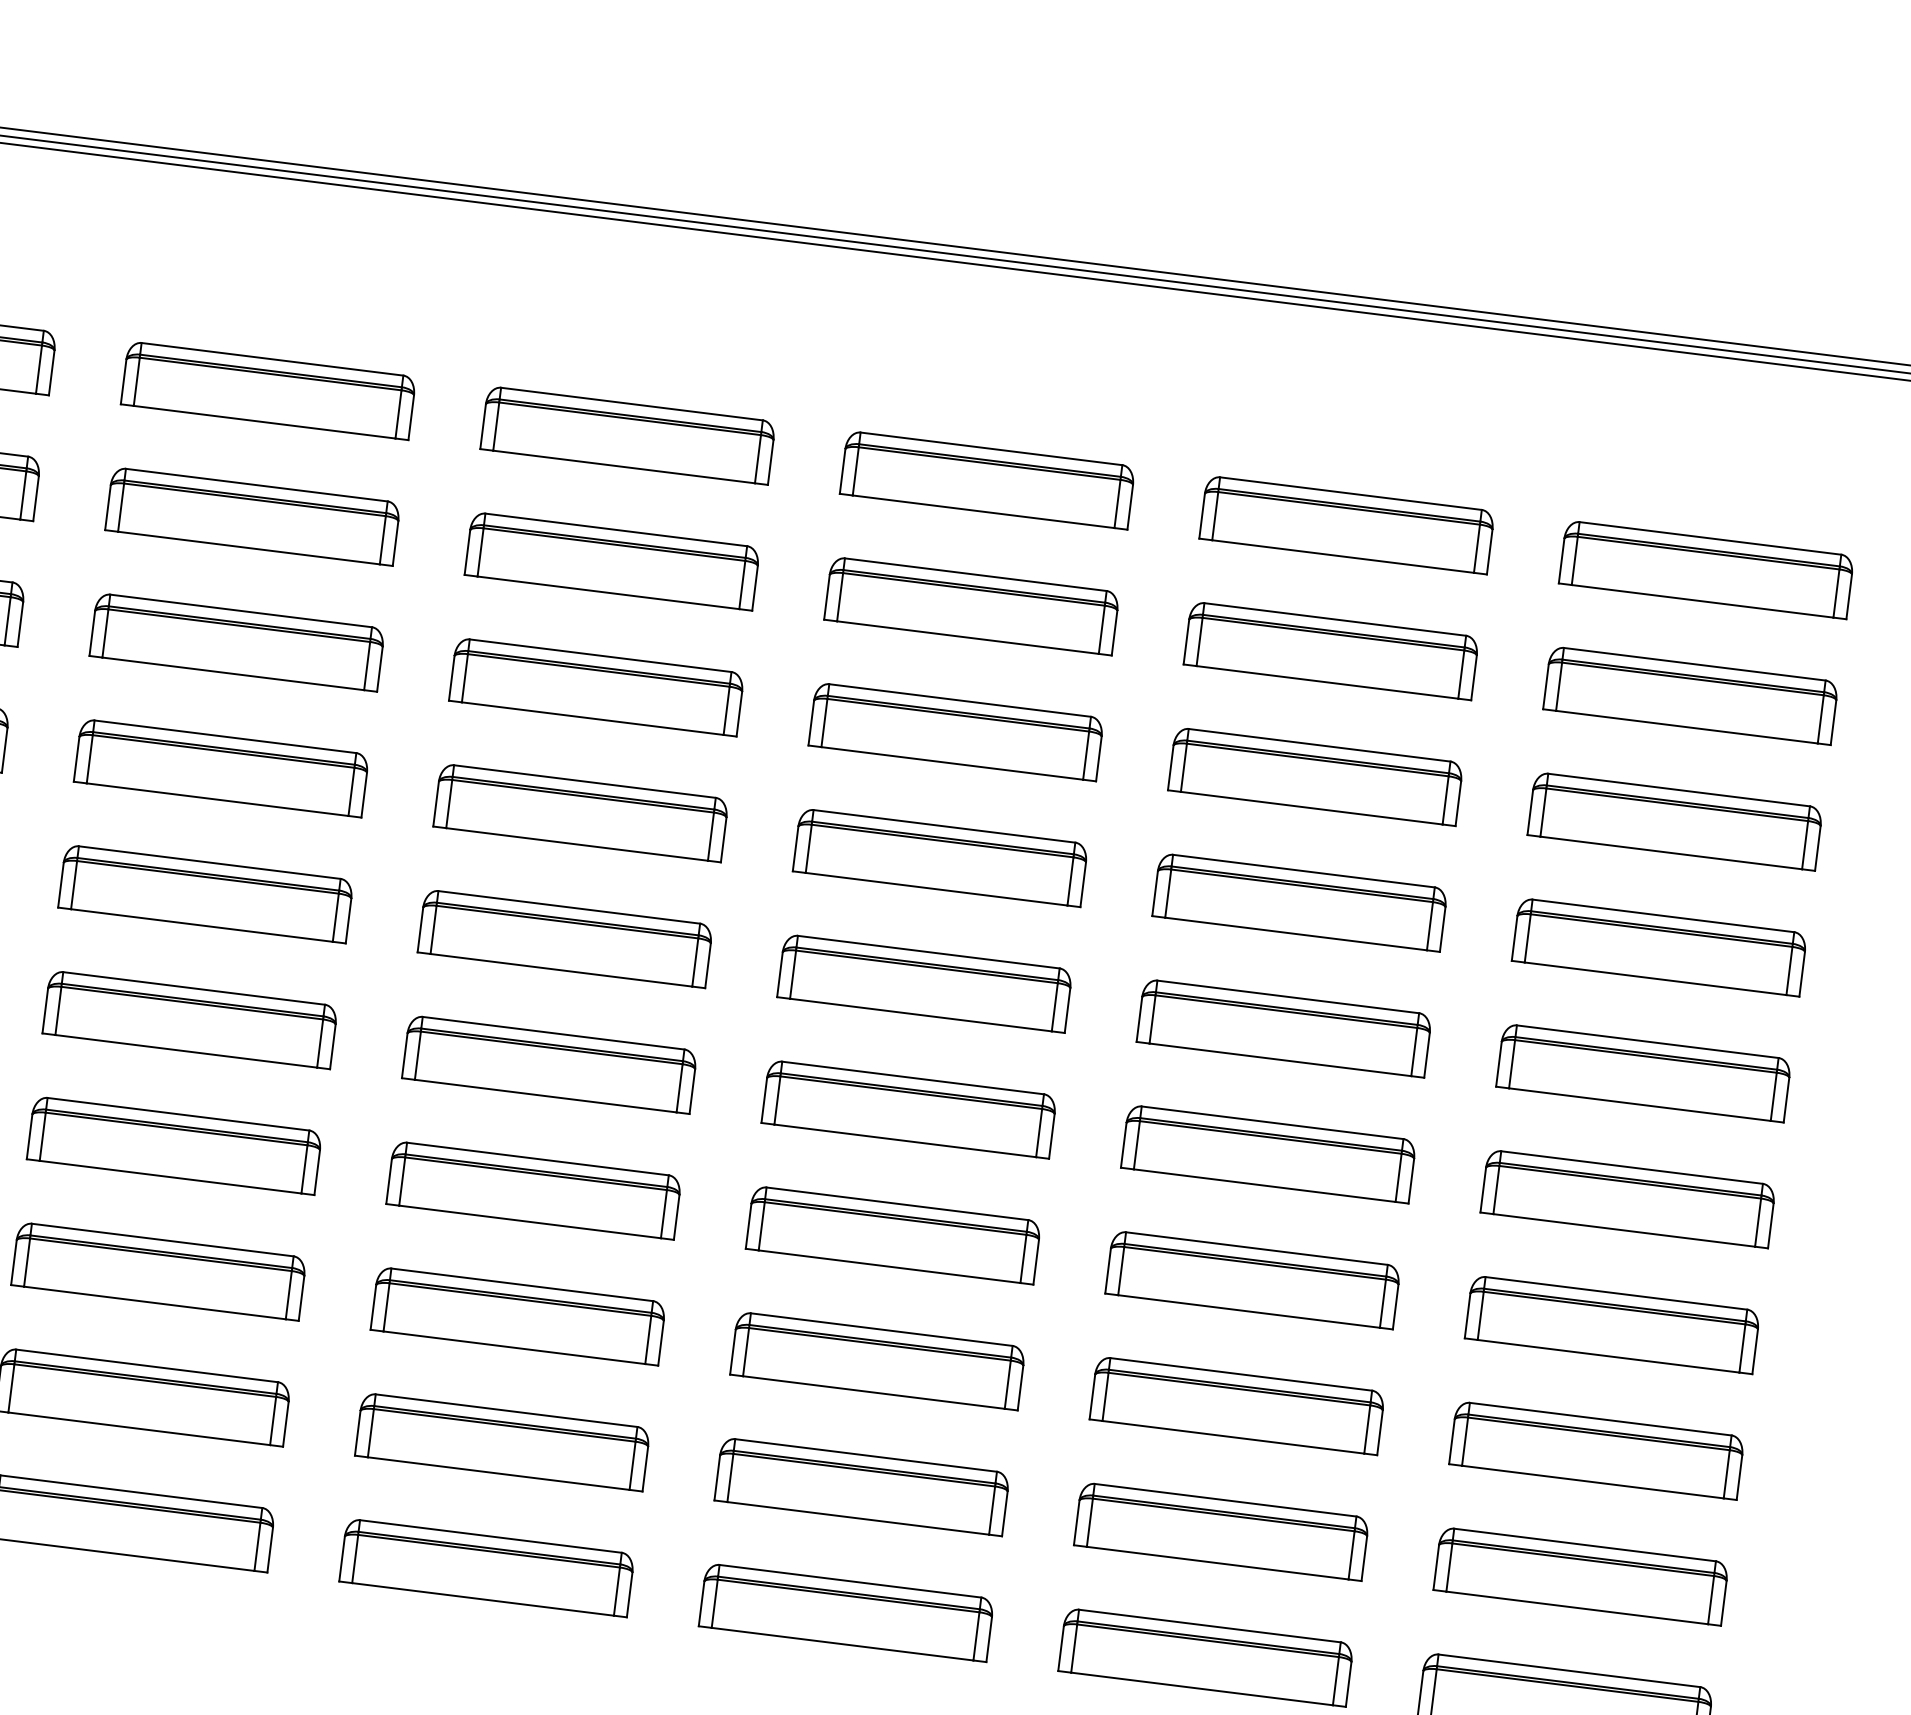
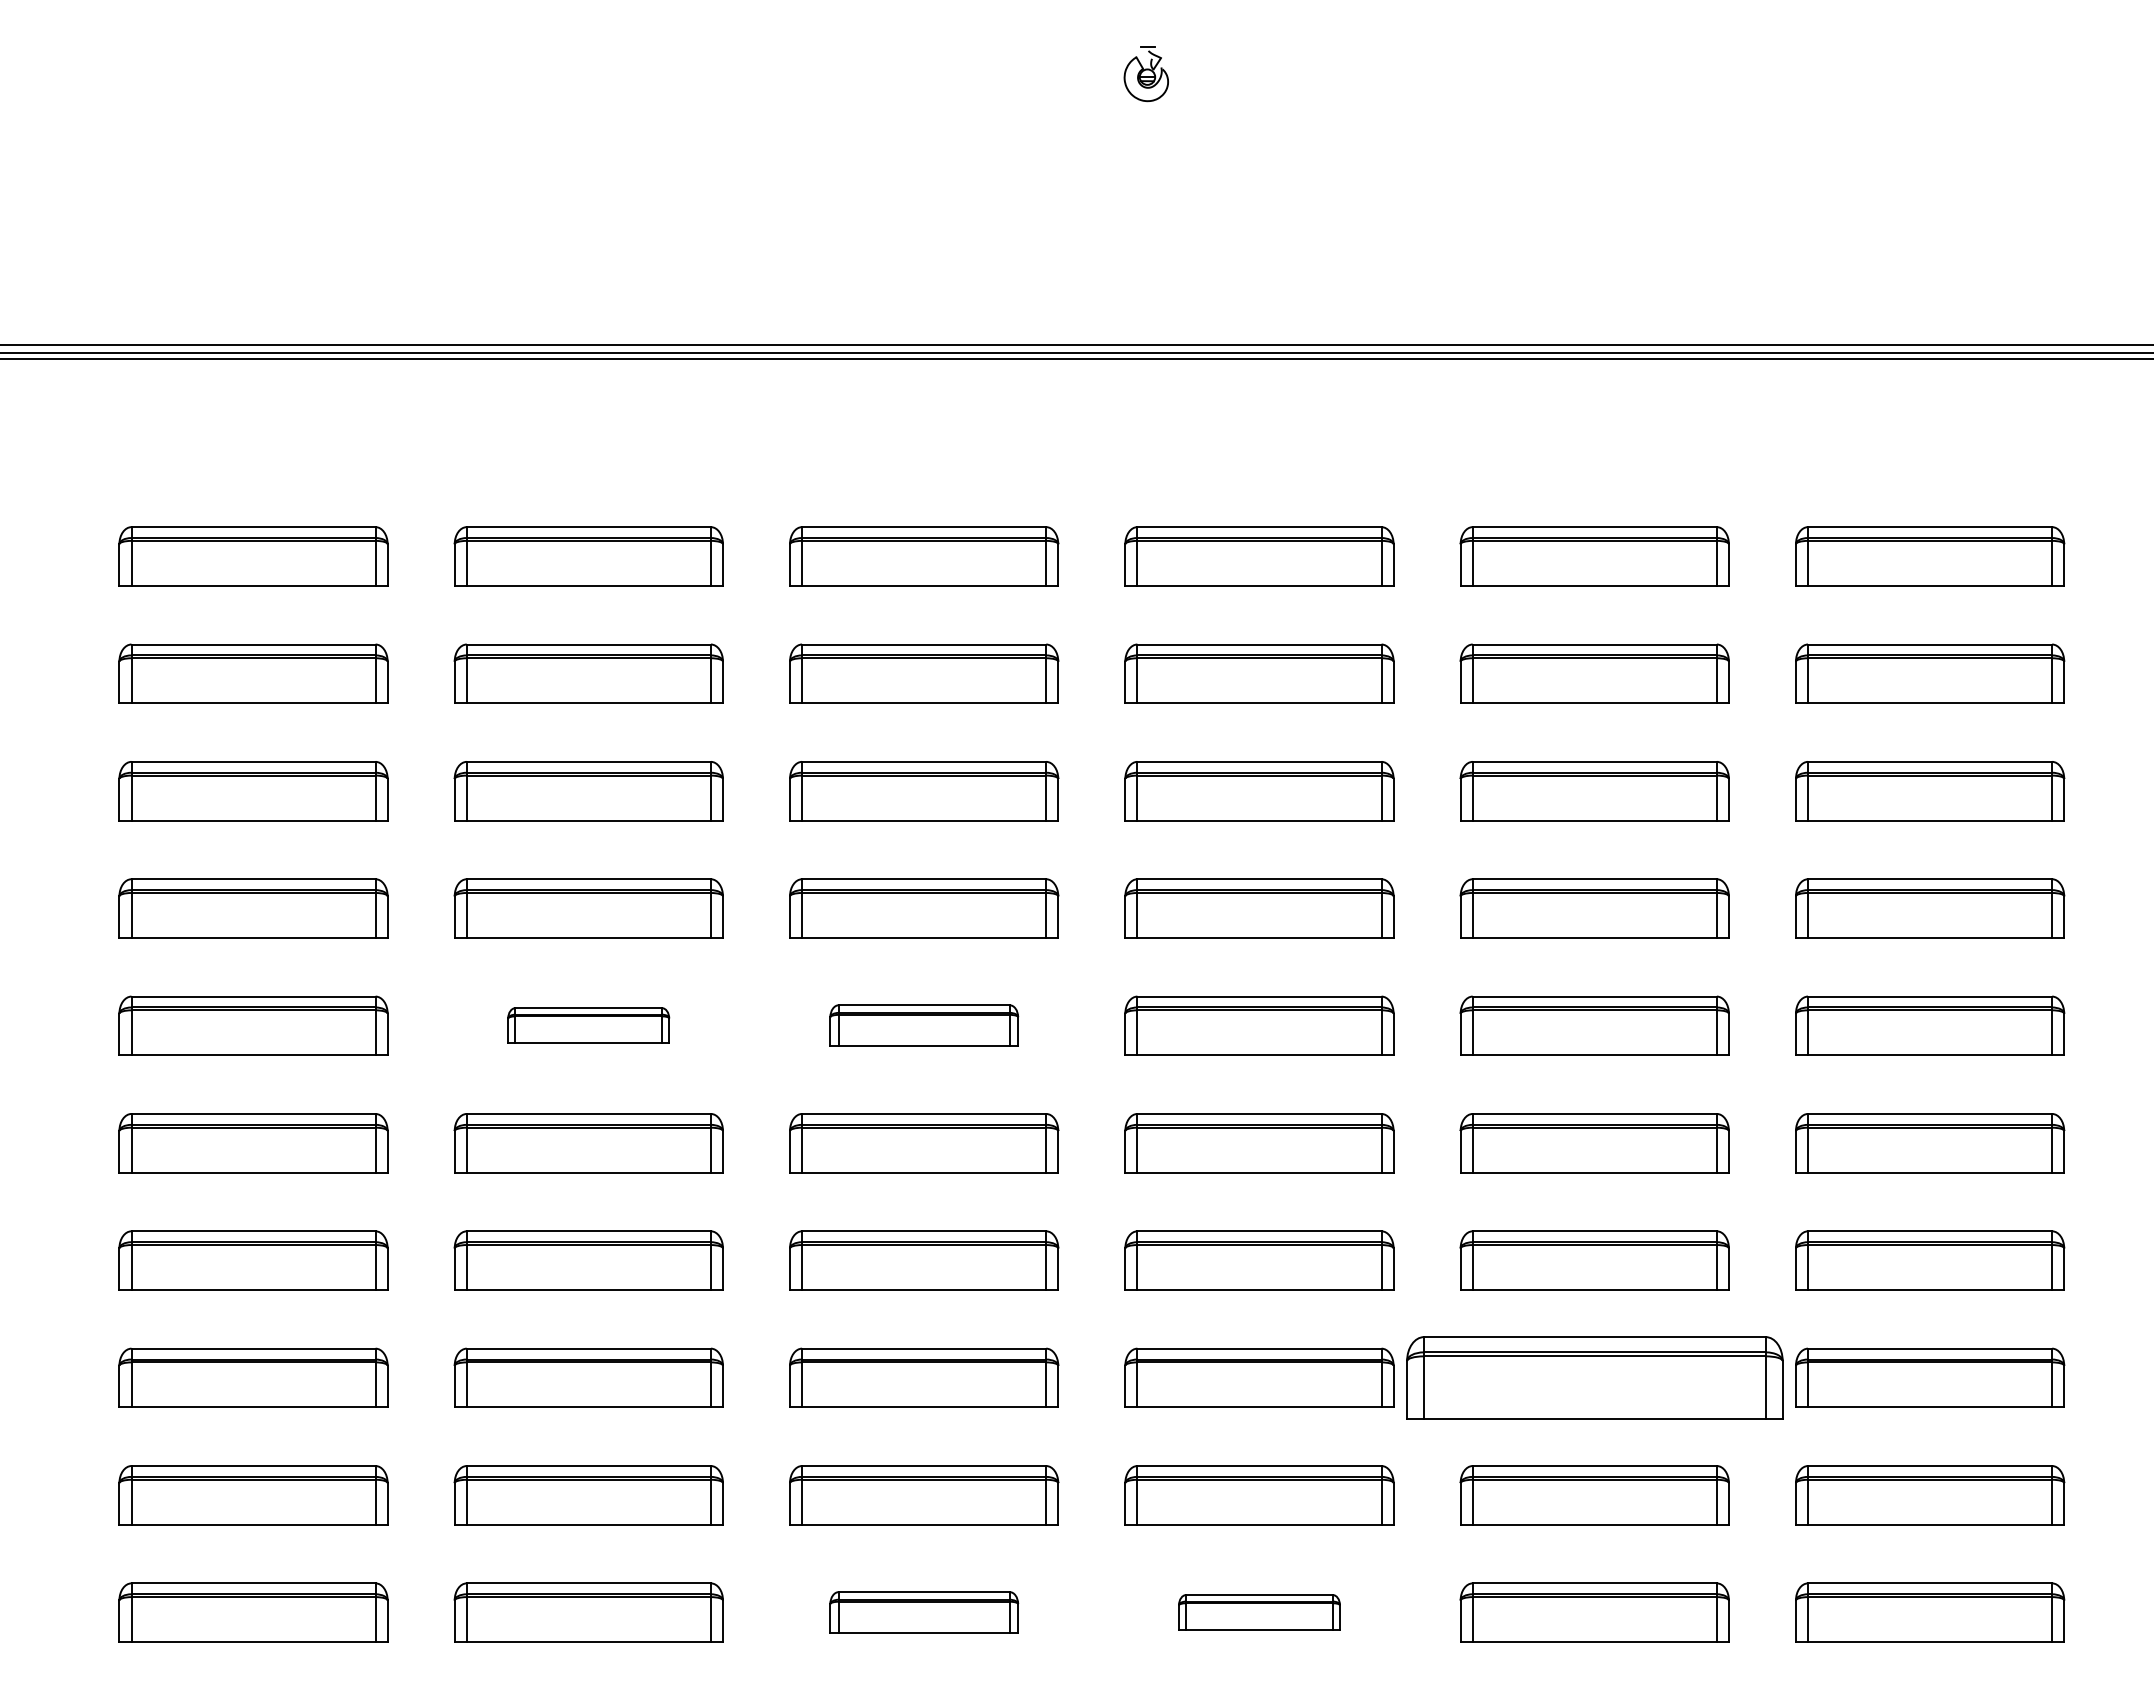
part: (205, 893) -> (588, 1025), size x0.6
part: (565, 938) -> (924, 1025), size x0.7
part: (1237, 1405) -> (1594, 1377), size x1.4
part: (487, 1567) -> (924, 1612), size x0.7
part: (846, 1612) -> (1259, 1612), size x0.6

